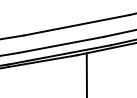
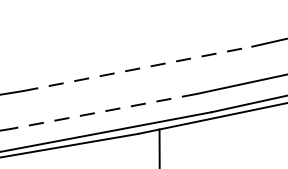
line: (76, 25) -> (137, 69), solid -> dashed
line: (61, 44) -> (104, 110), solid -> dashed

